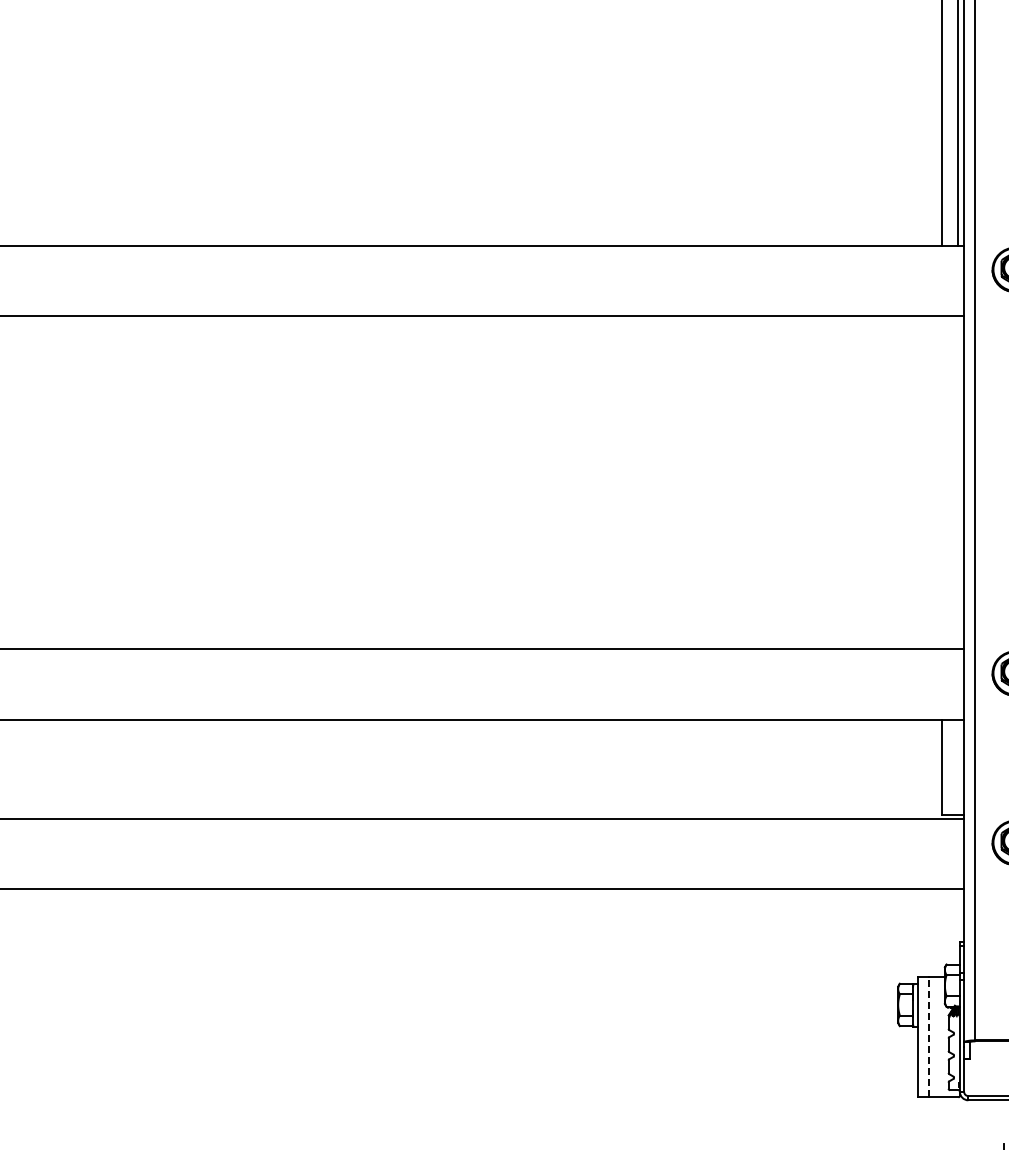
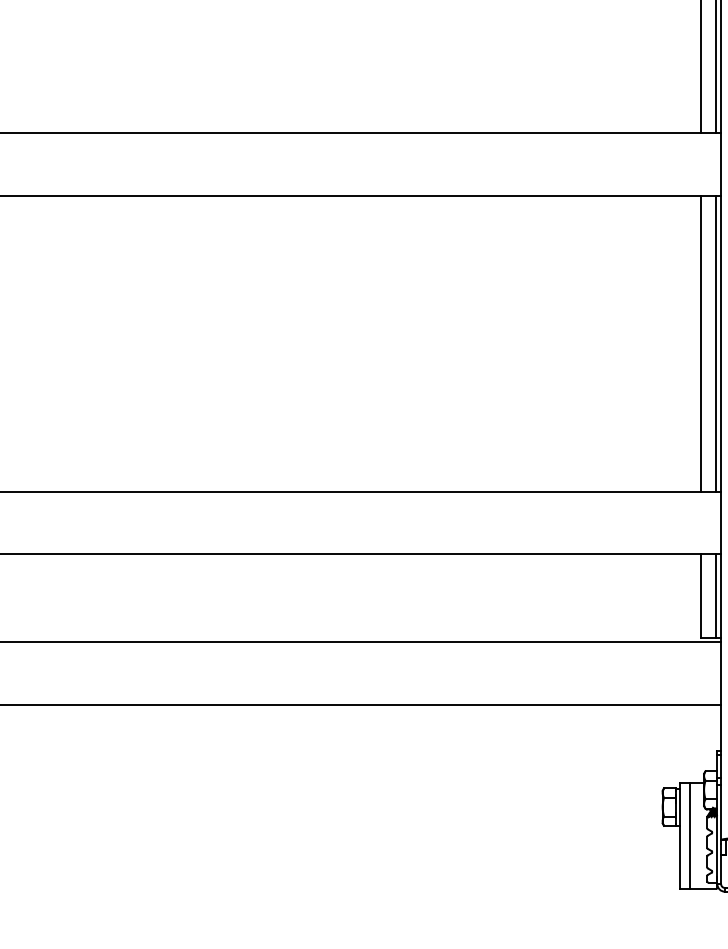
line: (941, 482) -> (701, 343), added
line: (958, 482) -> (716, 343), added
line: (958, 766) -> (716, 595), added
line: (928, 1036) -> (689, 835), dashed -> solid

